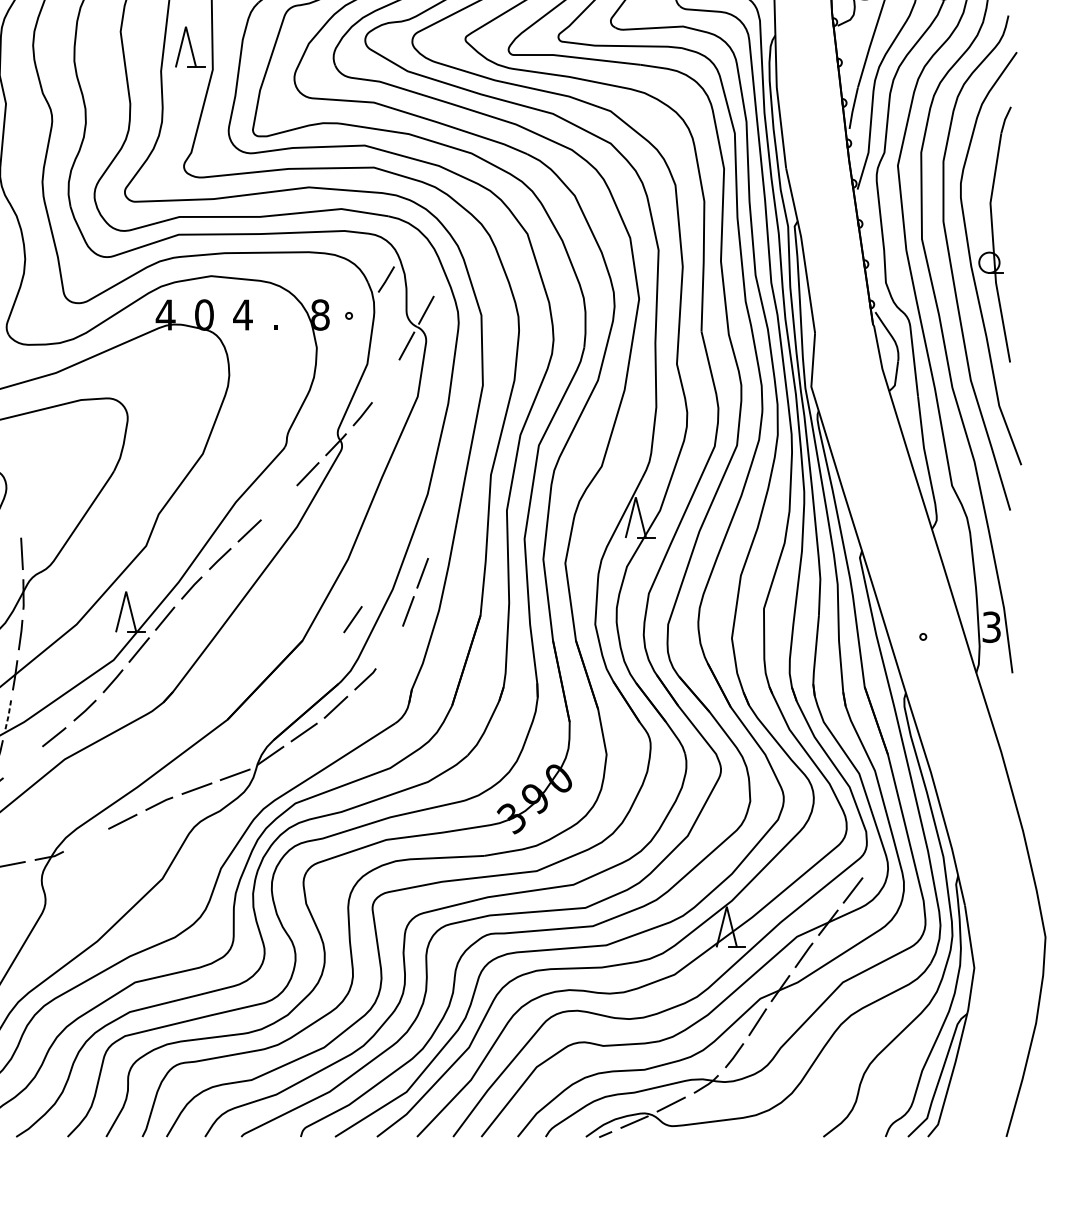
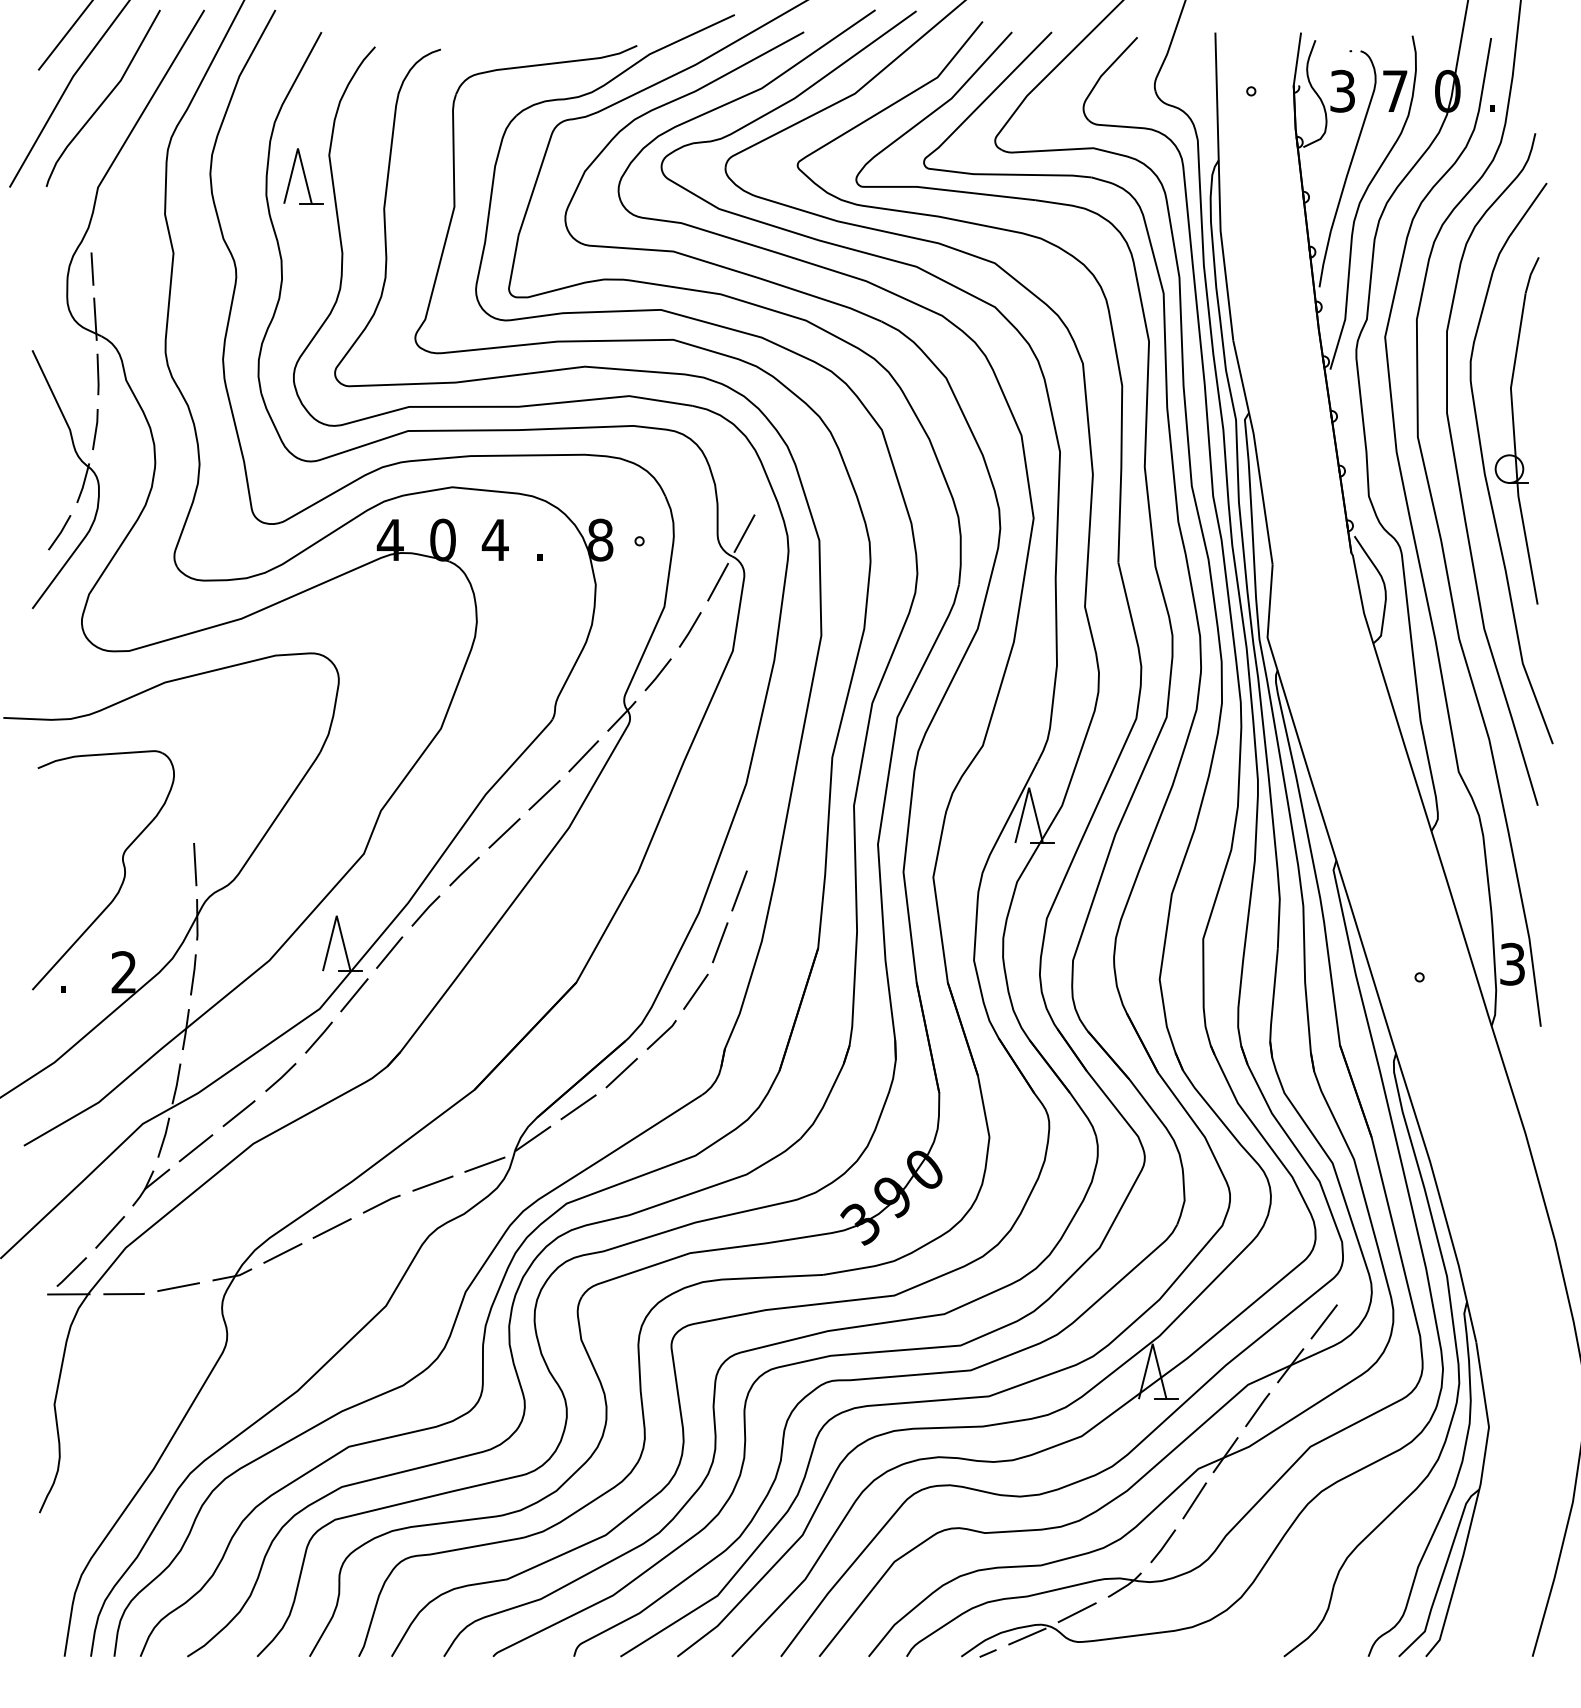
part: (190, 47) -> (303, 176), moved
line: (385, 279) -> (689, 629), moved
line: (279, 503) -> (544, 795), added
line: (352, 619) -> (695, 991), moved
line: (8, 715) -> (176, 1084), dashed -> solid
line: (22, 762) -> (195, 1148), added
line: (86, 840) -> (282, 1253), added

